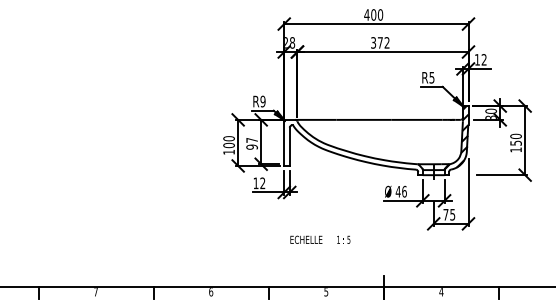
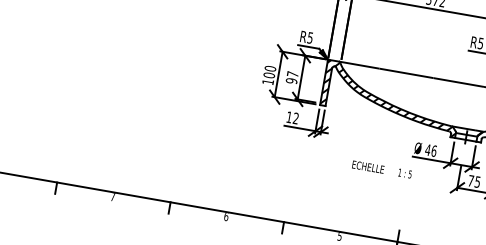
text: (262, 101) -> (309, 37), R9 -> R5
hatch: (353, 147) -> (391, 98), added
text: (320, 239) -> (382, 169), moved

